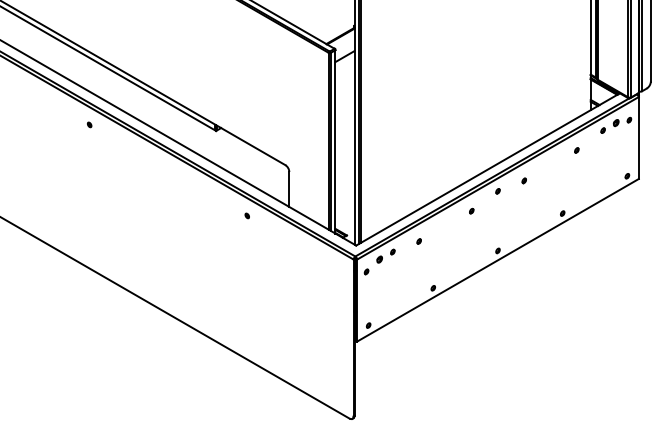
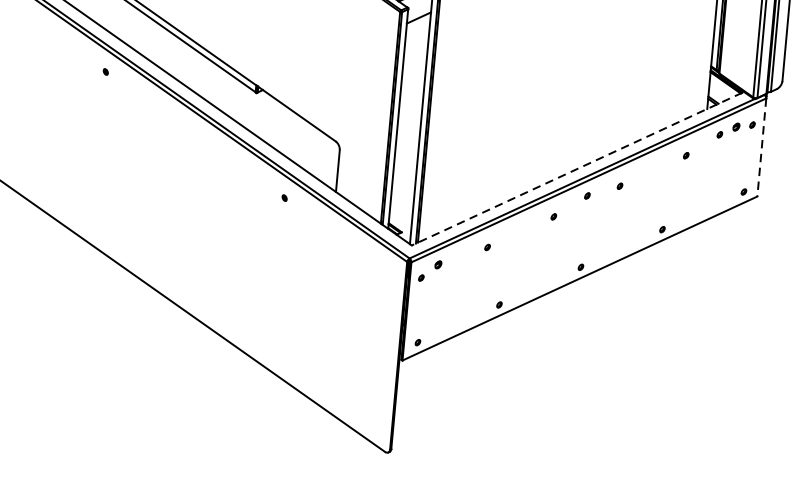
line: (638, 138) -> (761, 148), solid -> dashed
line: (487, 169) -> (577, 168), solid -> dashed
part: (392, 251) -> (454, 256), removed

